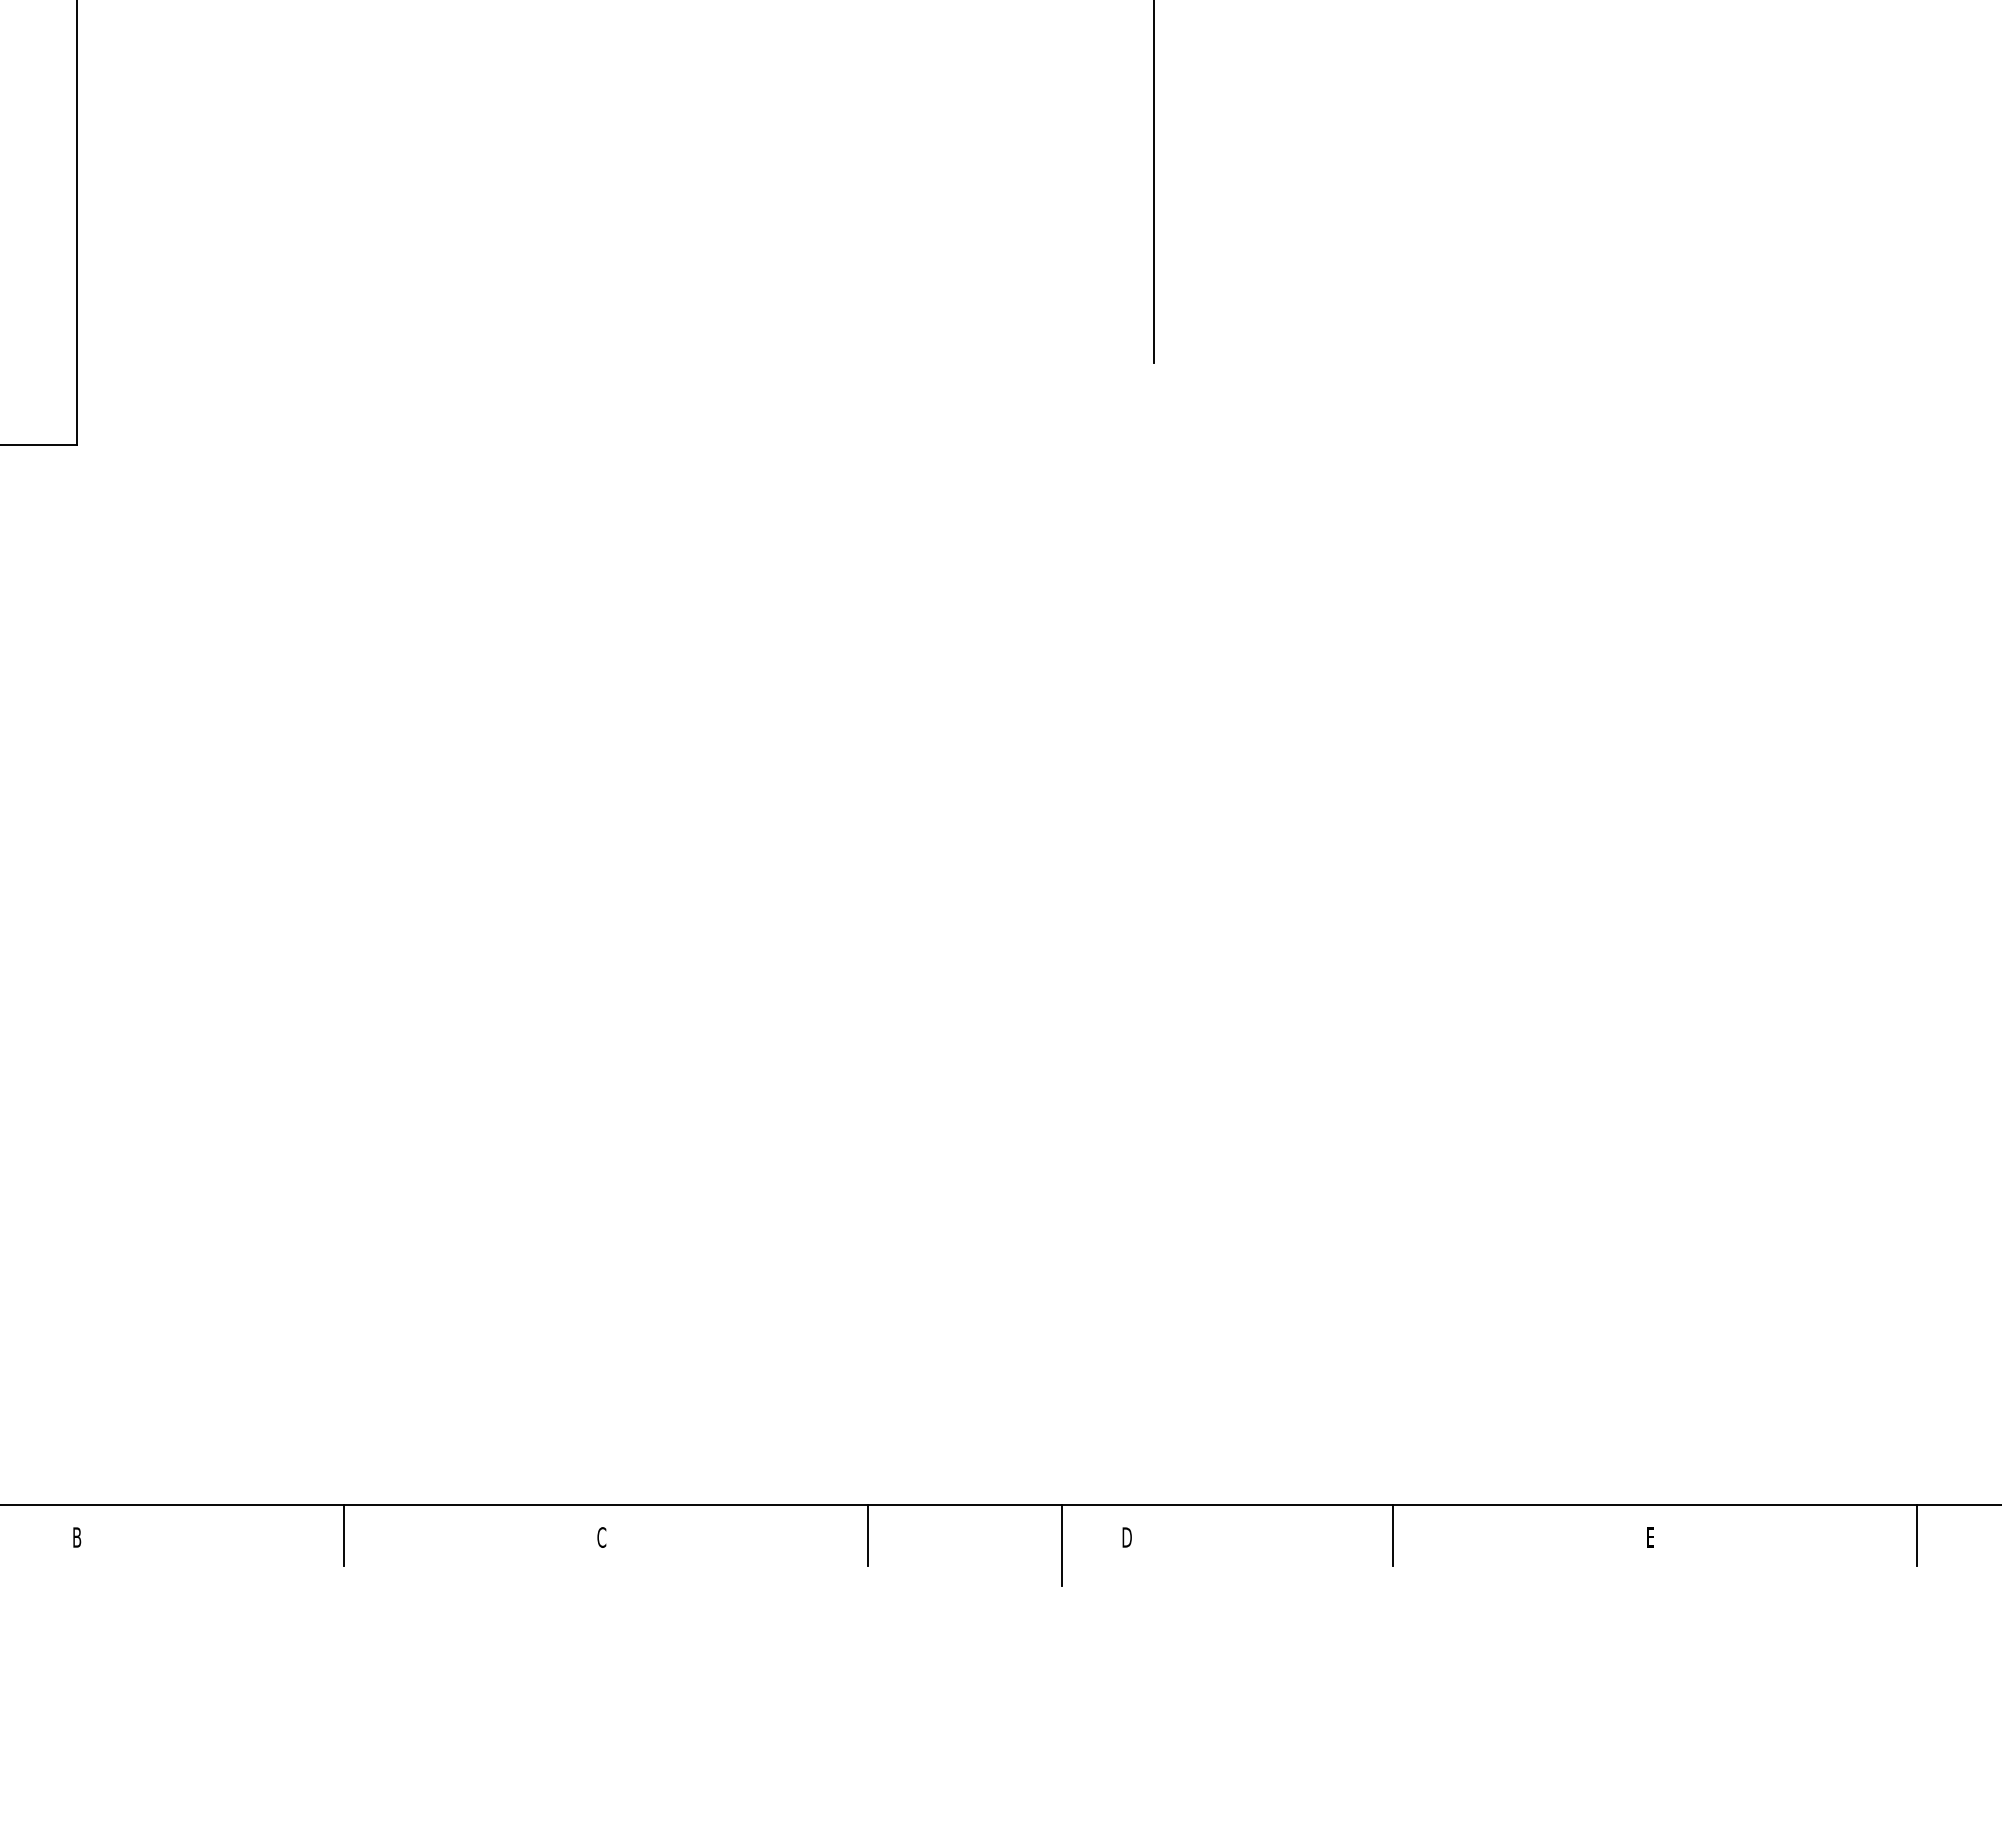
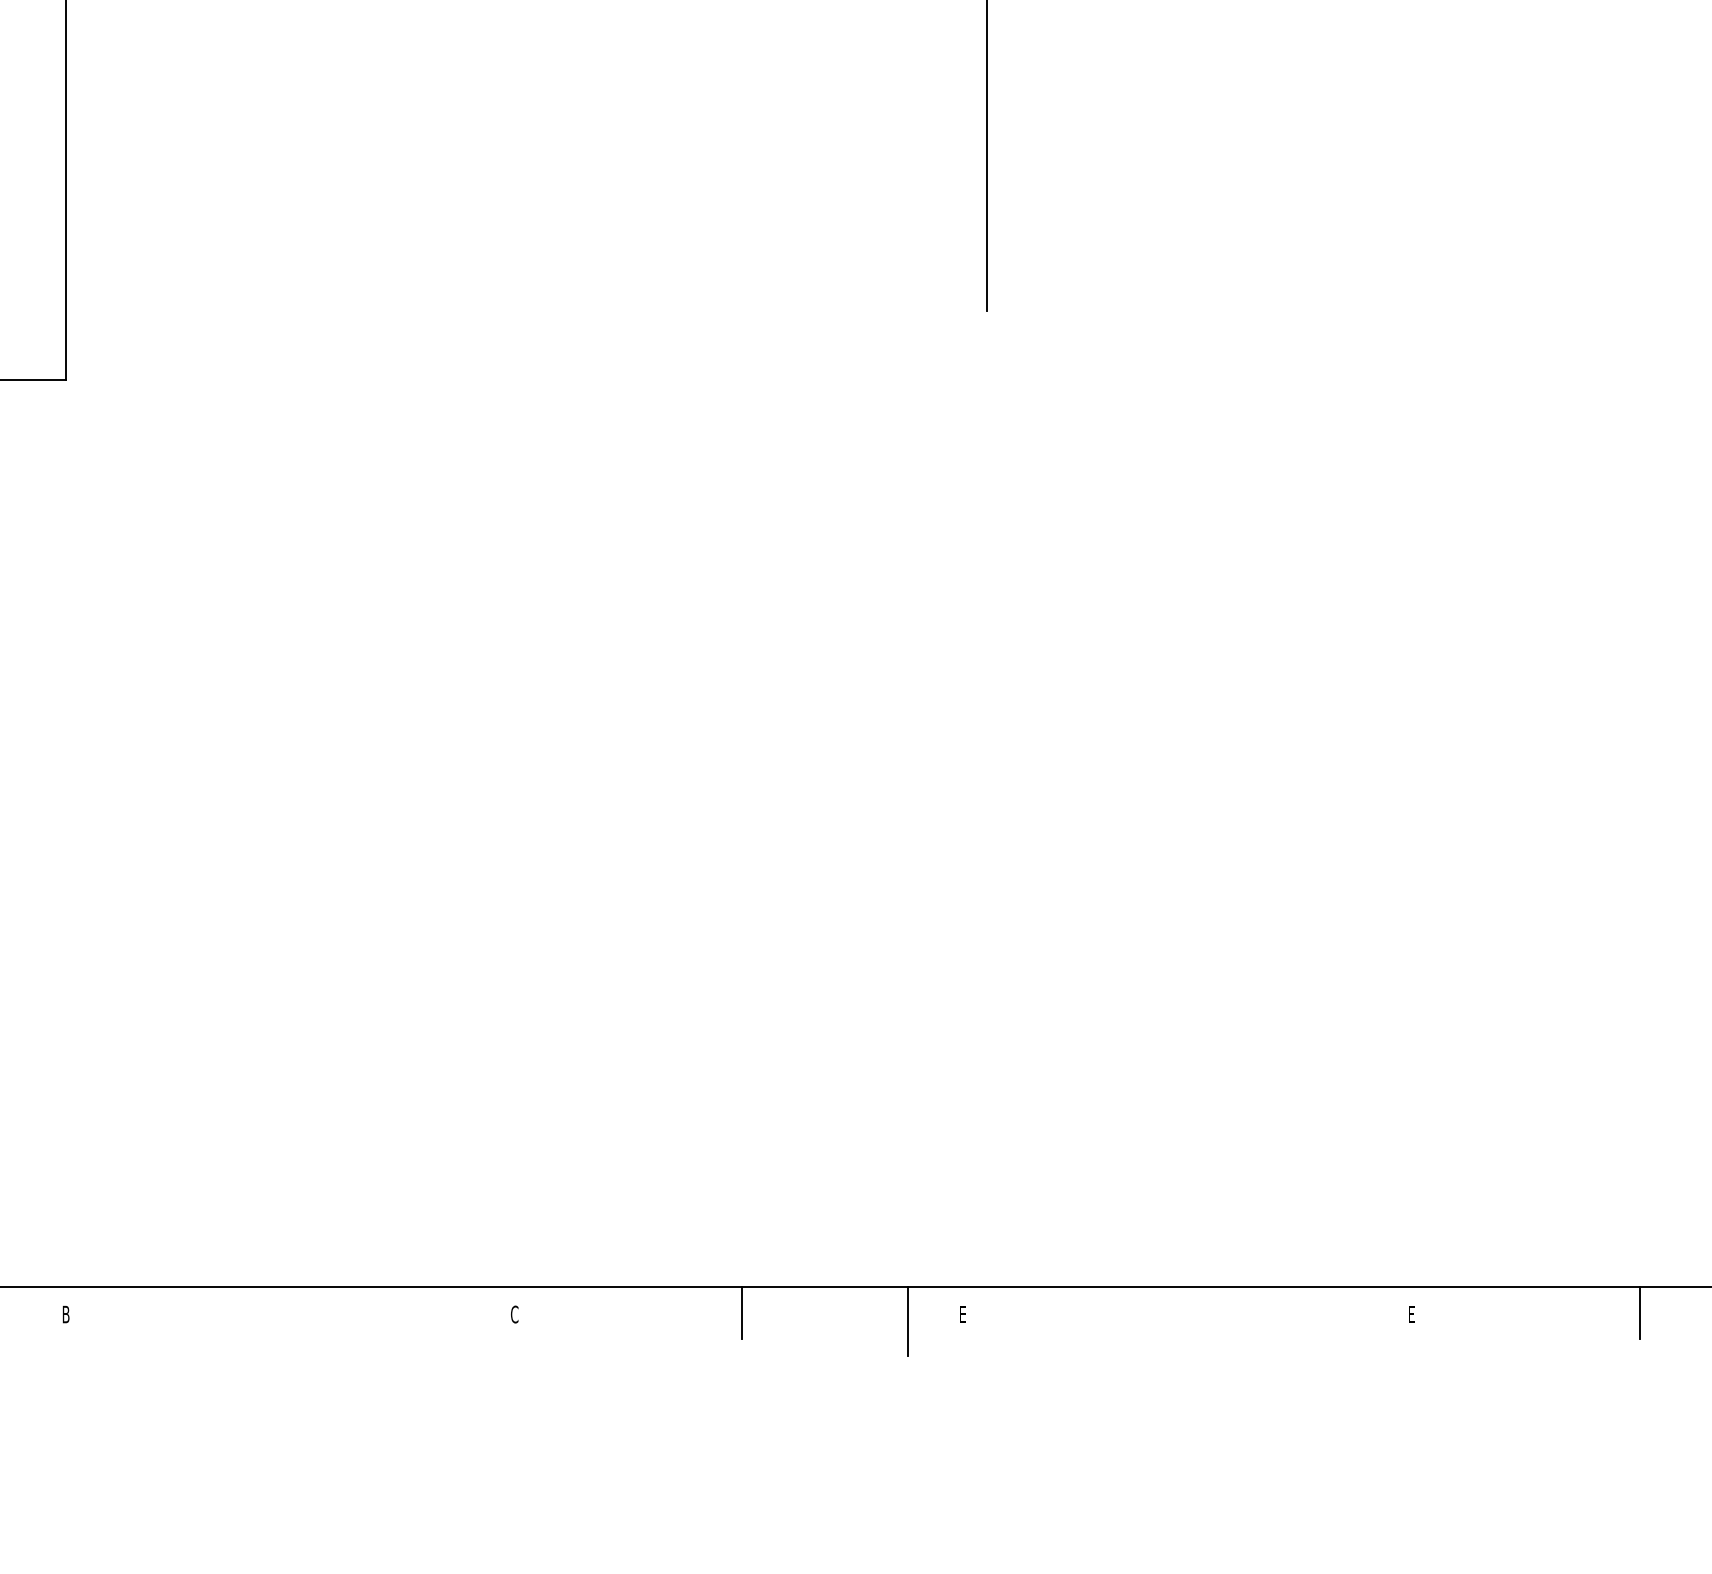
line: (343, 1534) -> (293, 1311), removed
line: (1392, 1534) -> (1190, 1311), removed
text: (1126, 1537) -> (963, 1314), D -> E

